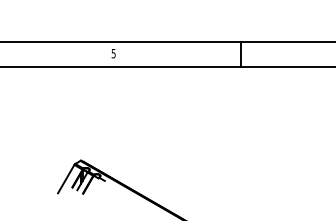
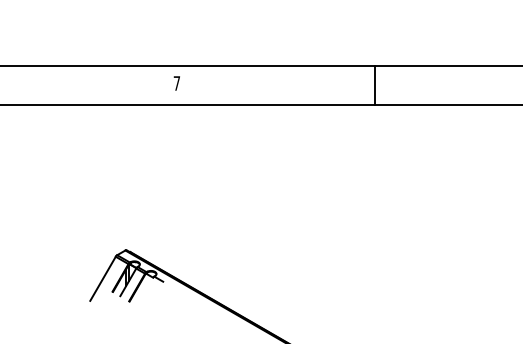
text: (113, 53) -> (176, 83), 5 -> 7

